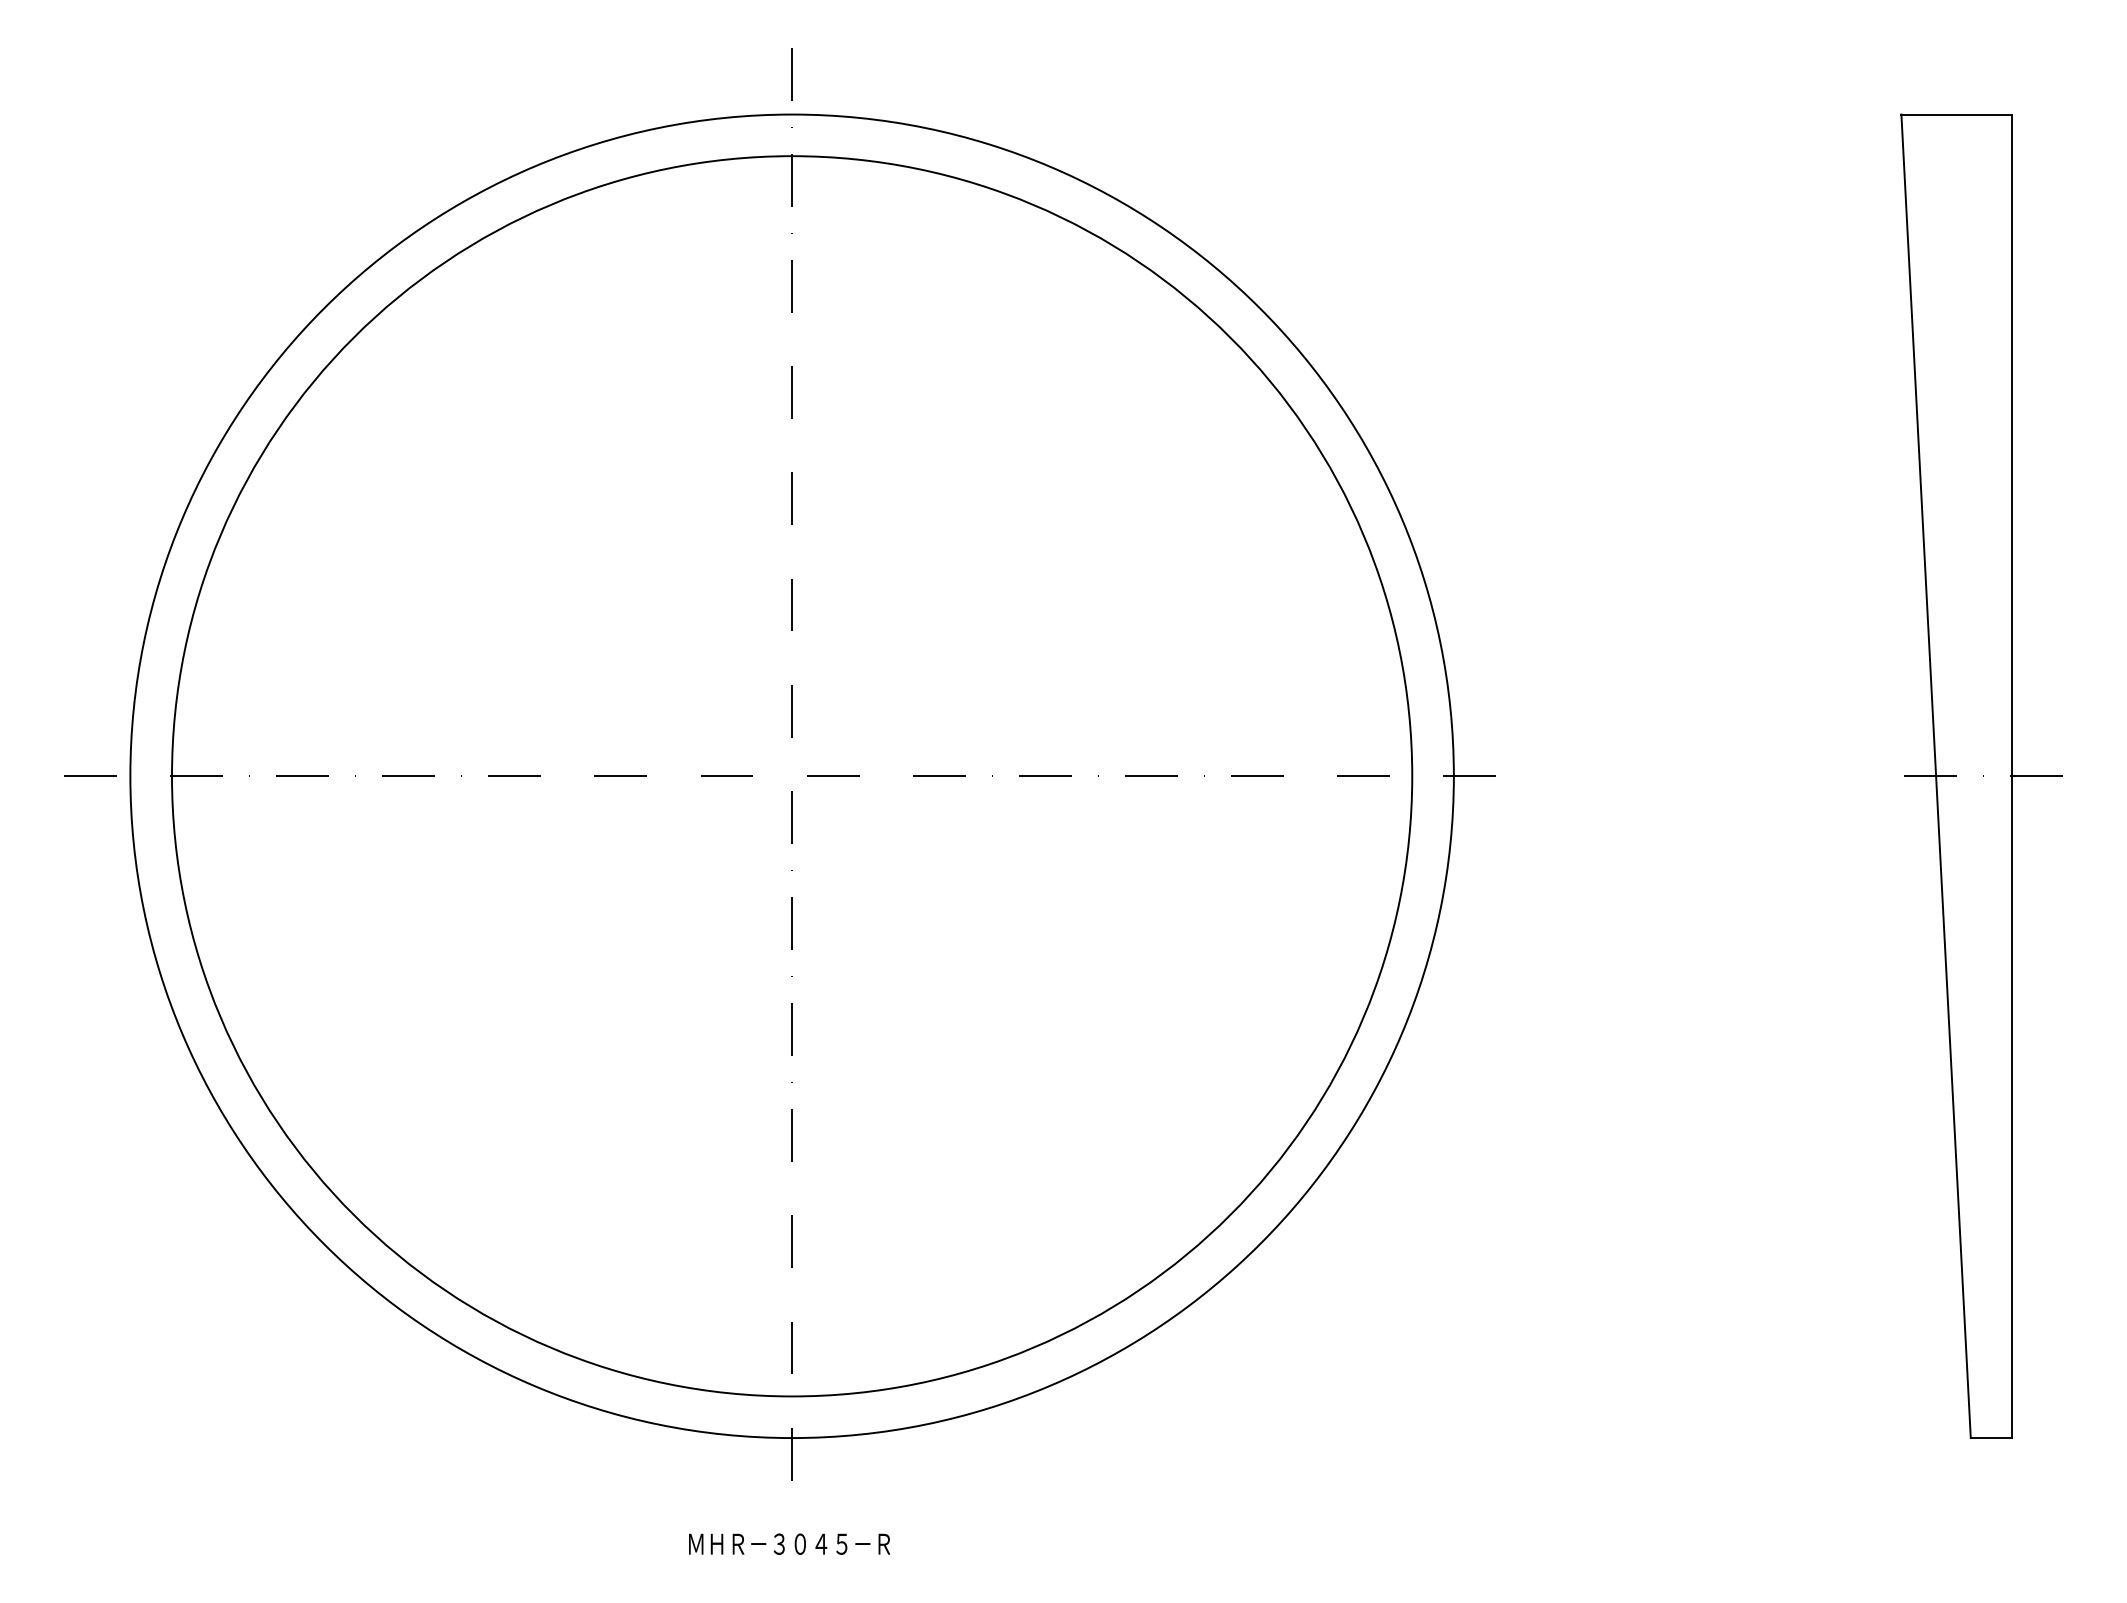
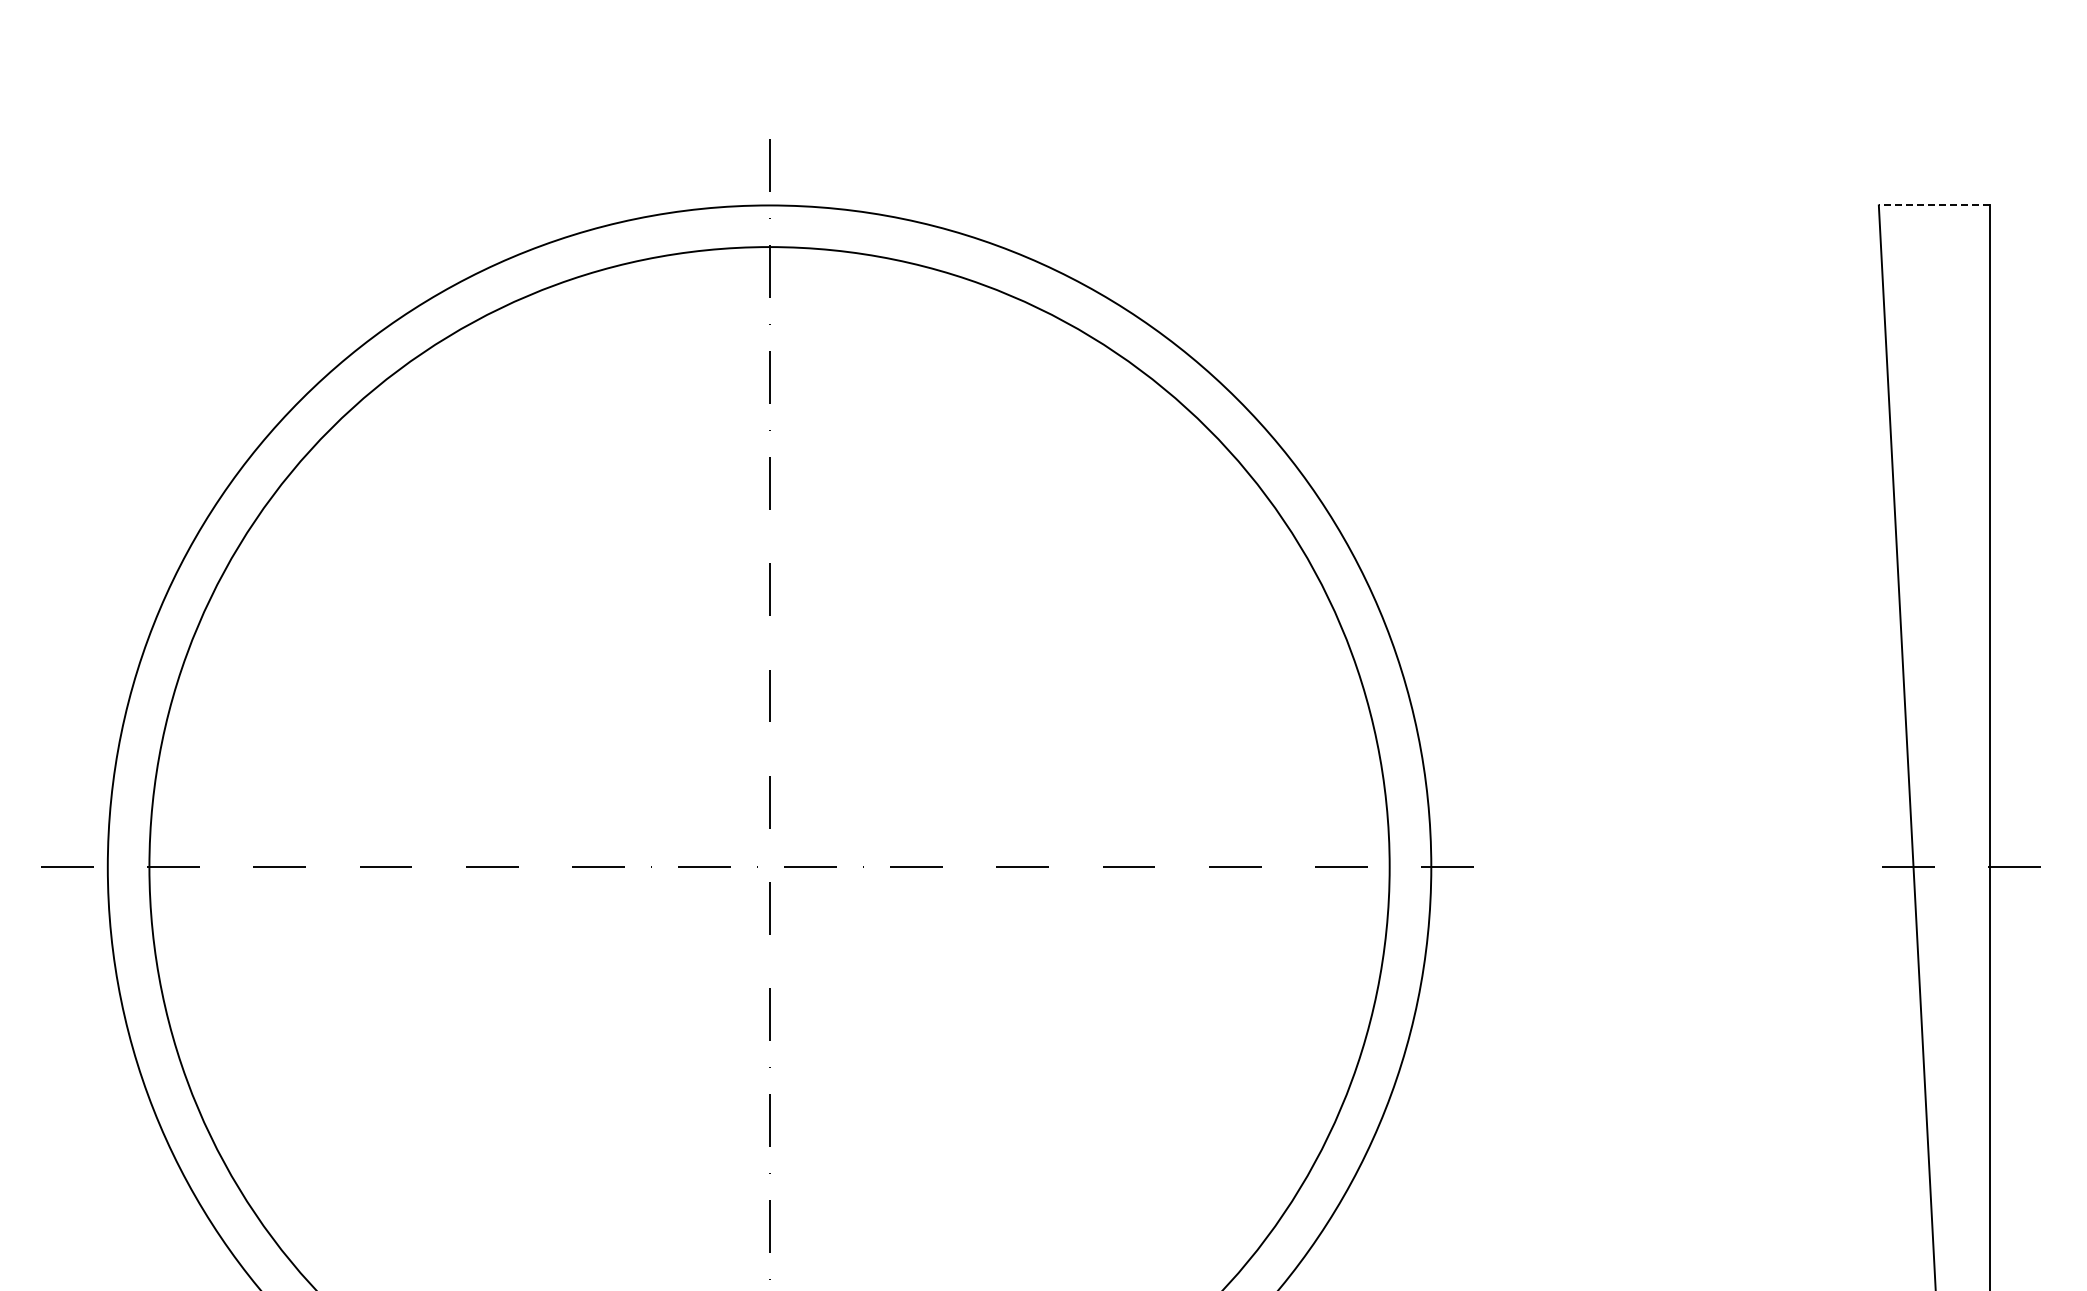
line: (1956, 114) -> (1933, 205), solid -> dashed

